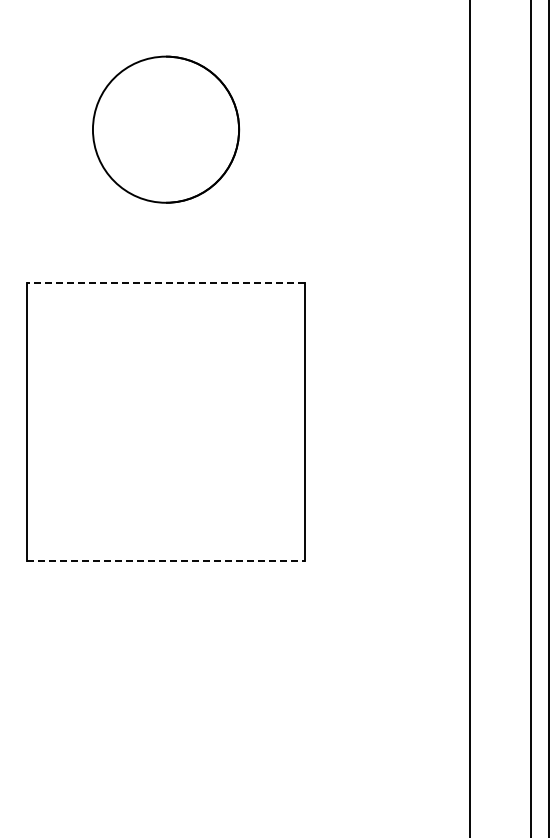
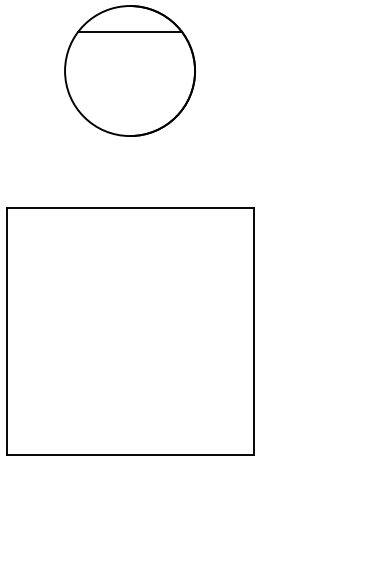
line: (165, 85) -> (129, 31), added
line: (166, 283) -> (130, 207), dashed -> solid
line: (166, 560) -> (130, 454), dashed -> solid

